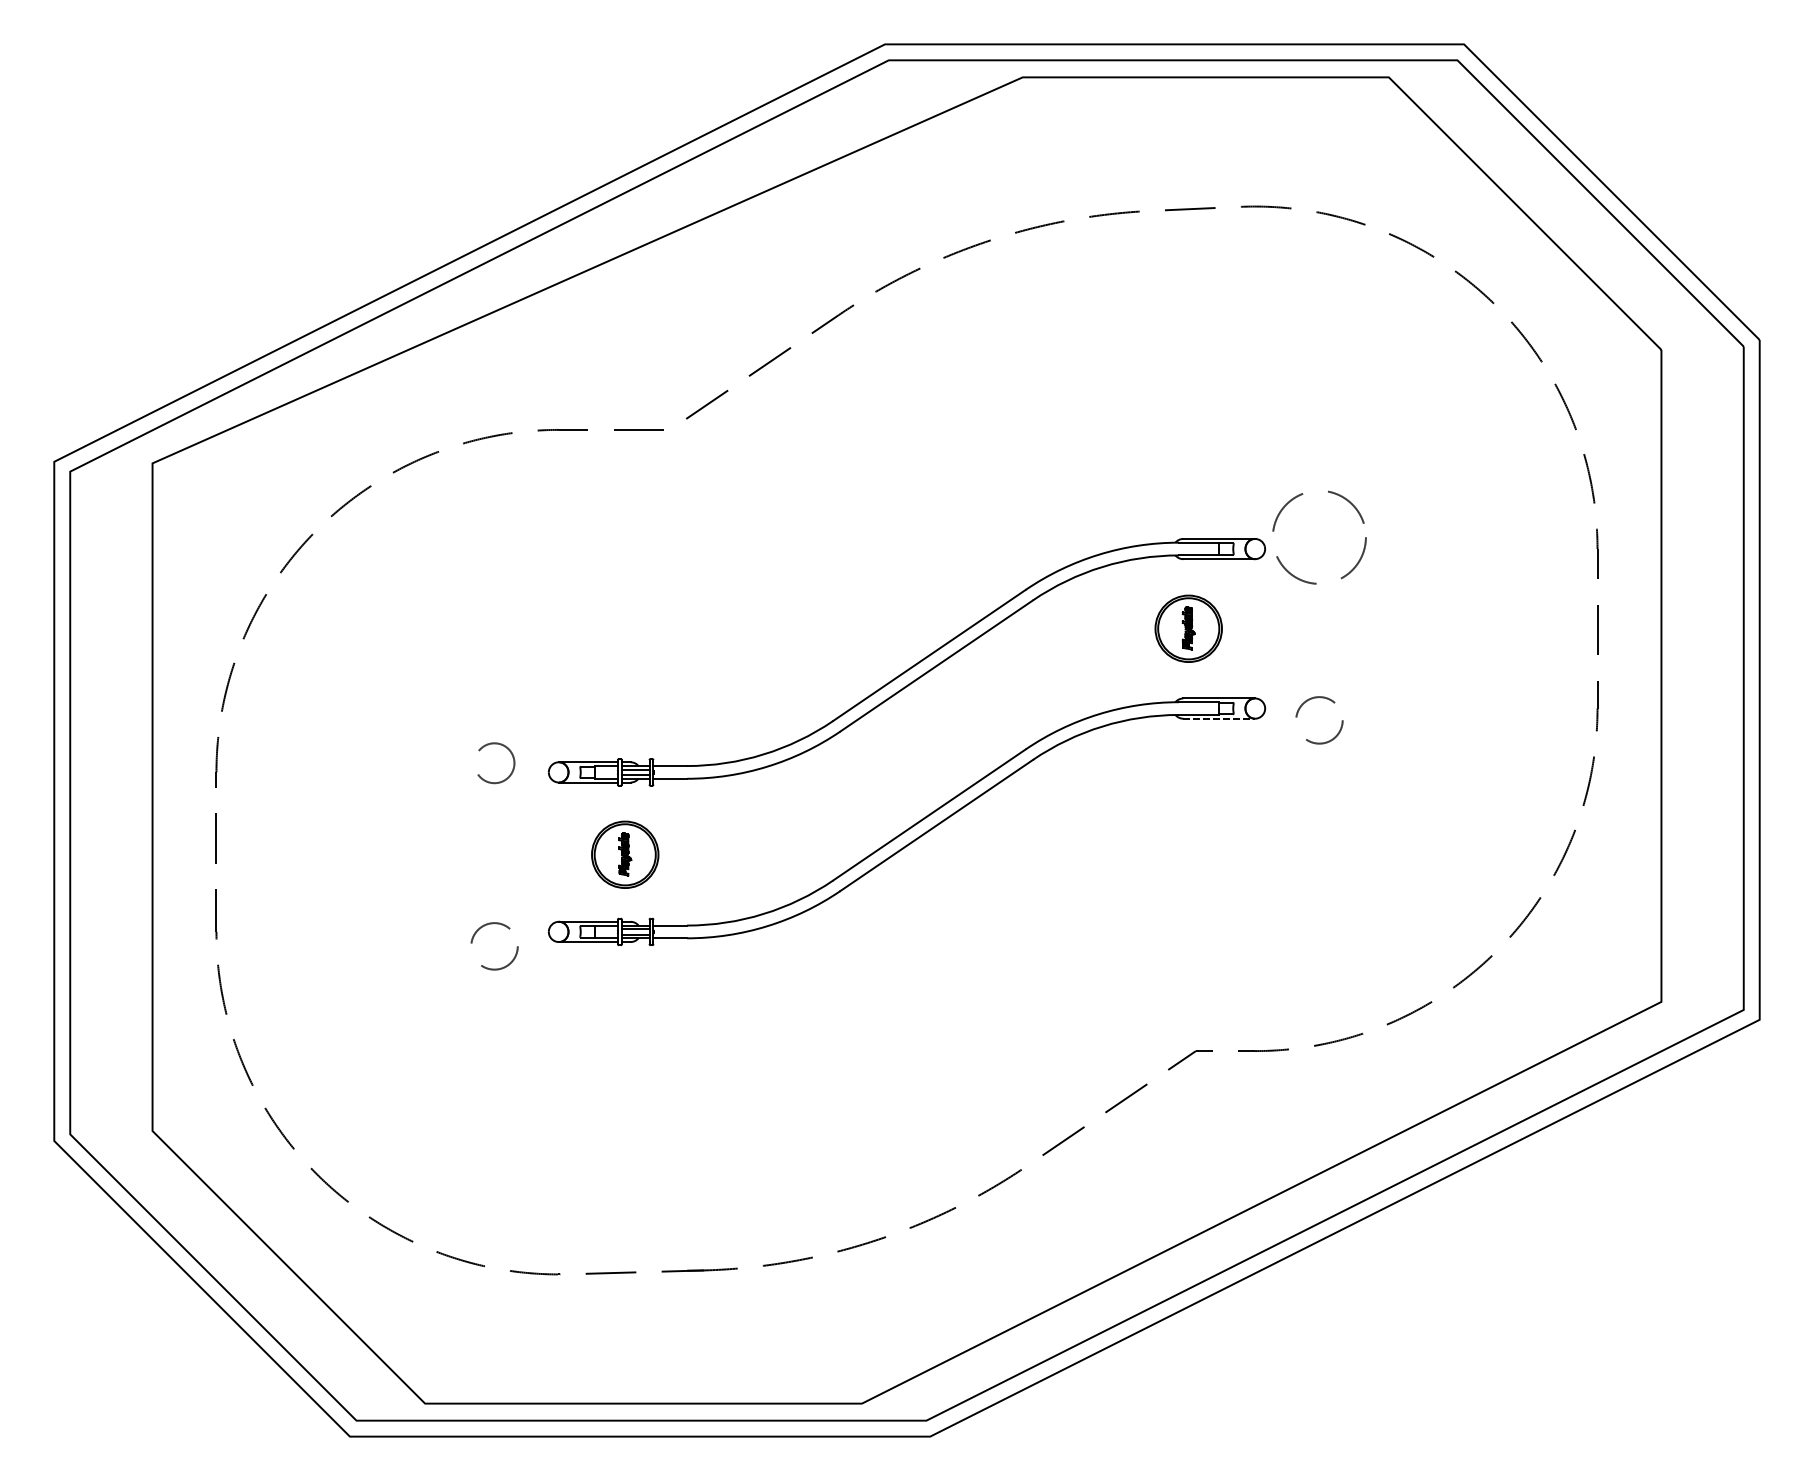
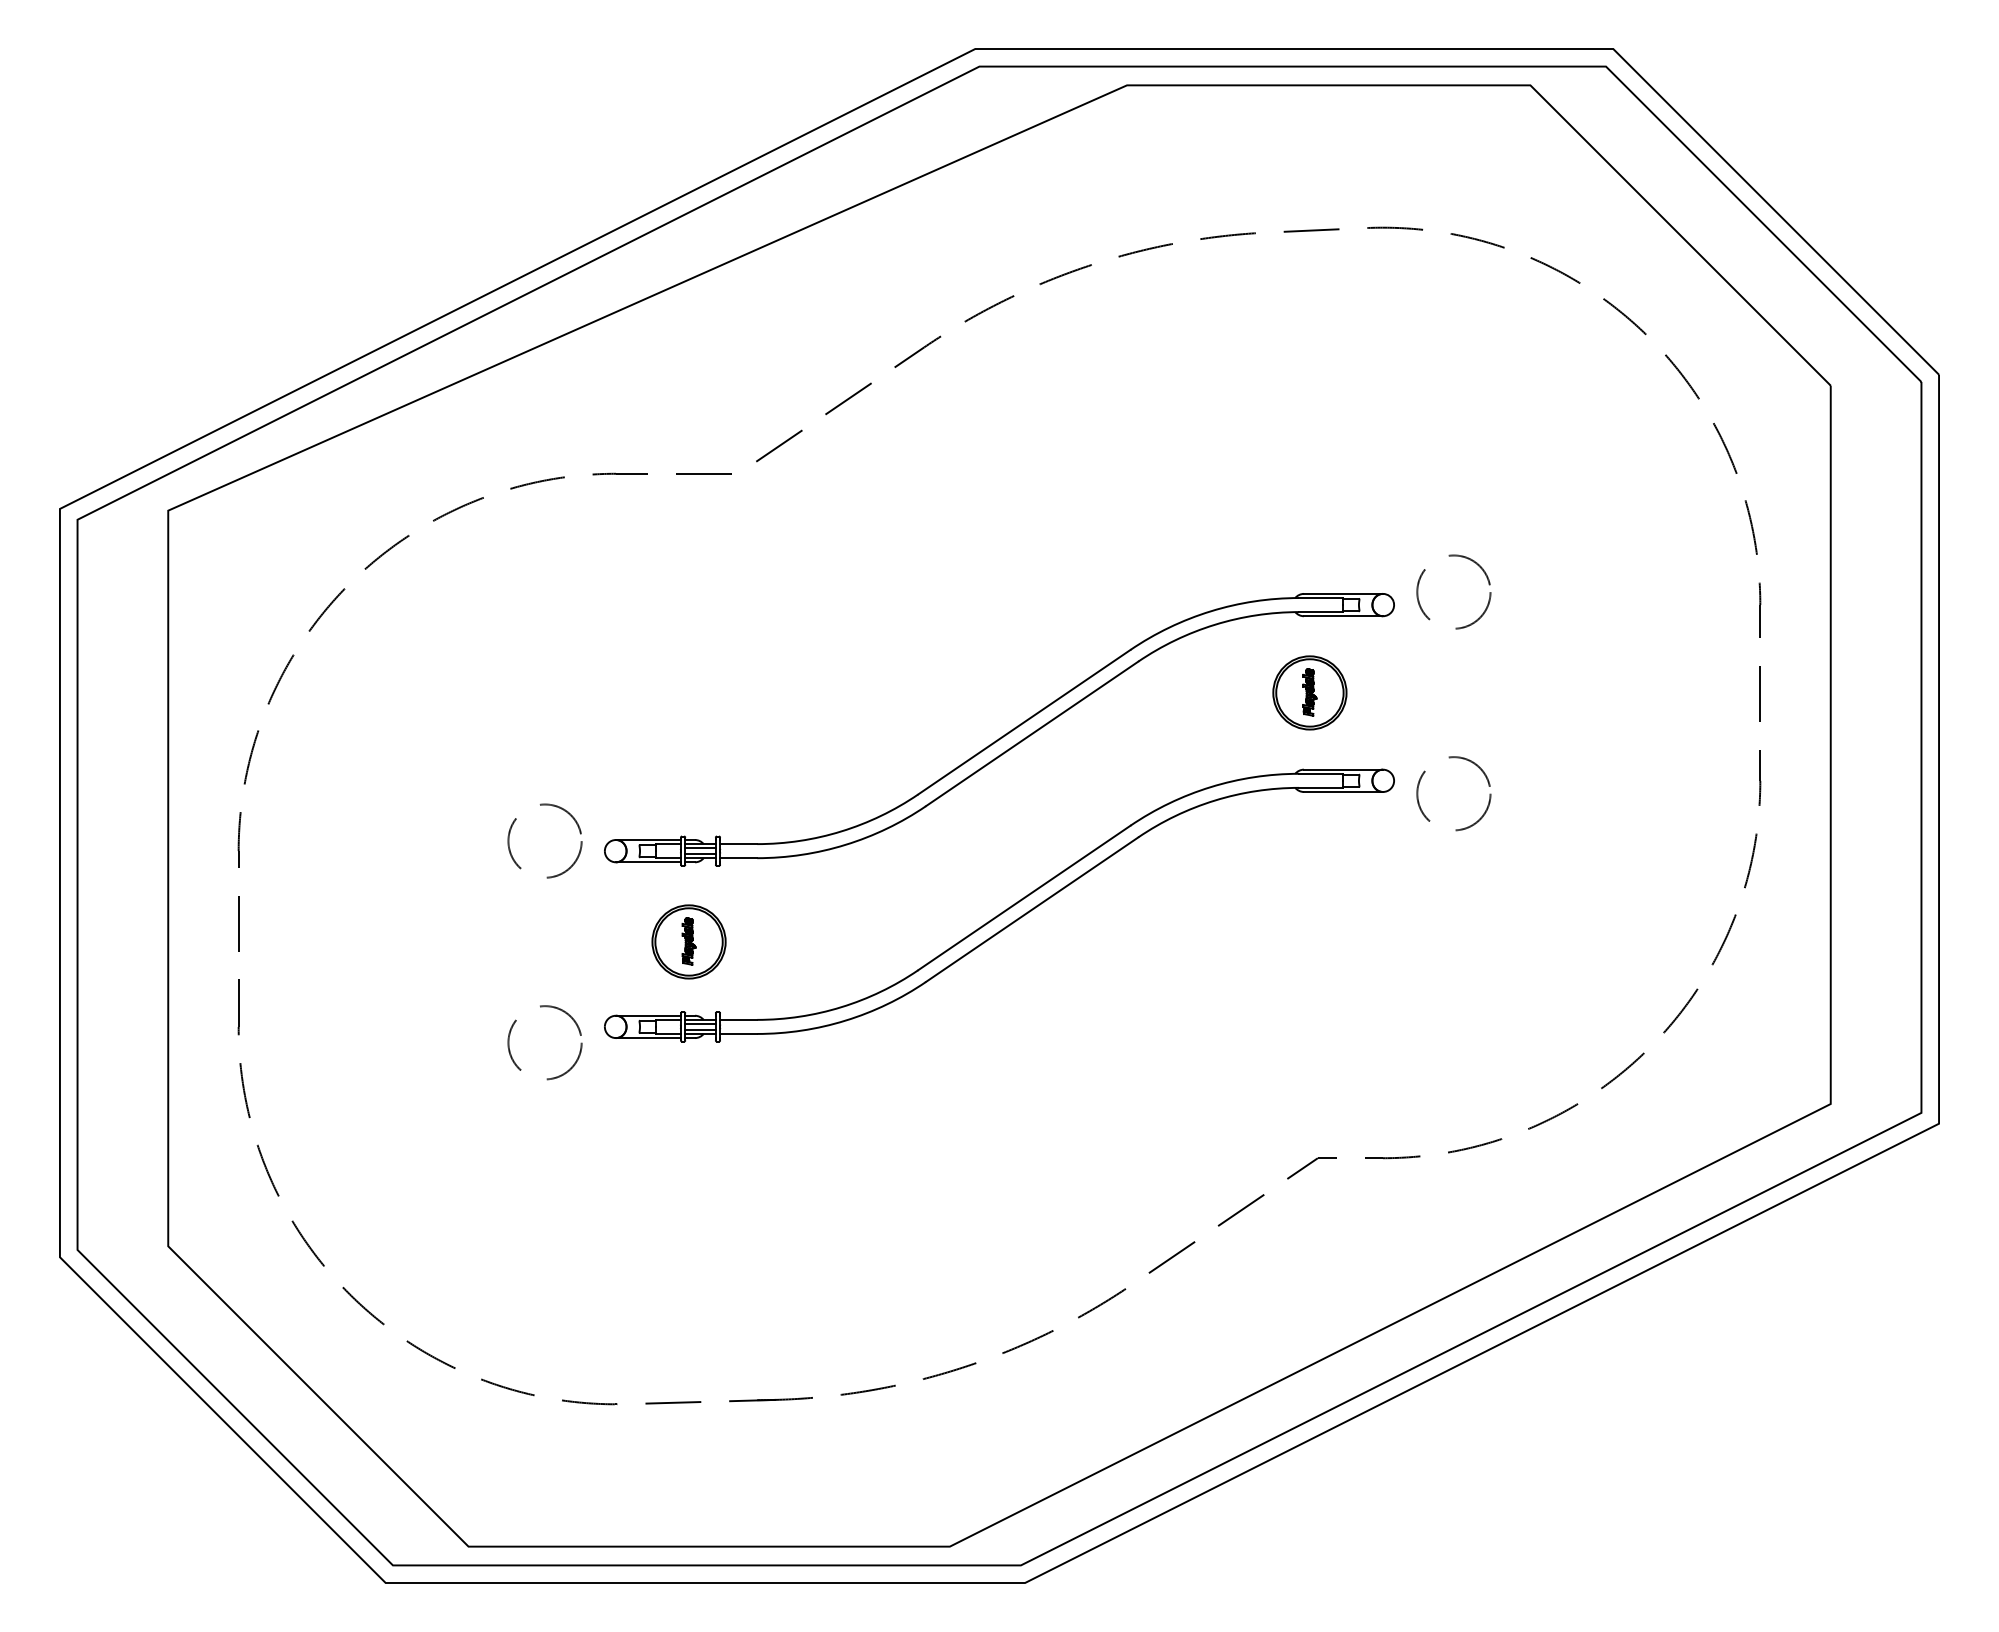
circle: (1319, 536) -> (1453, 591), size x0.71
line: (1219, 719) -> (1343, 792), dashed -> solid
circle: (1319, 720) -> (1453, 793), size x1.43
circle: (494, 762) -> (544, 840), size x1.67
circle: (494, 946) -> (544, 1042), size x1.43

